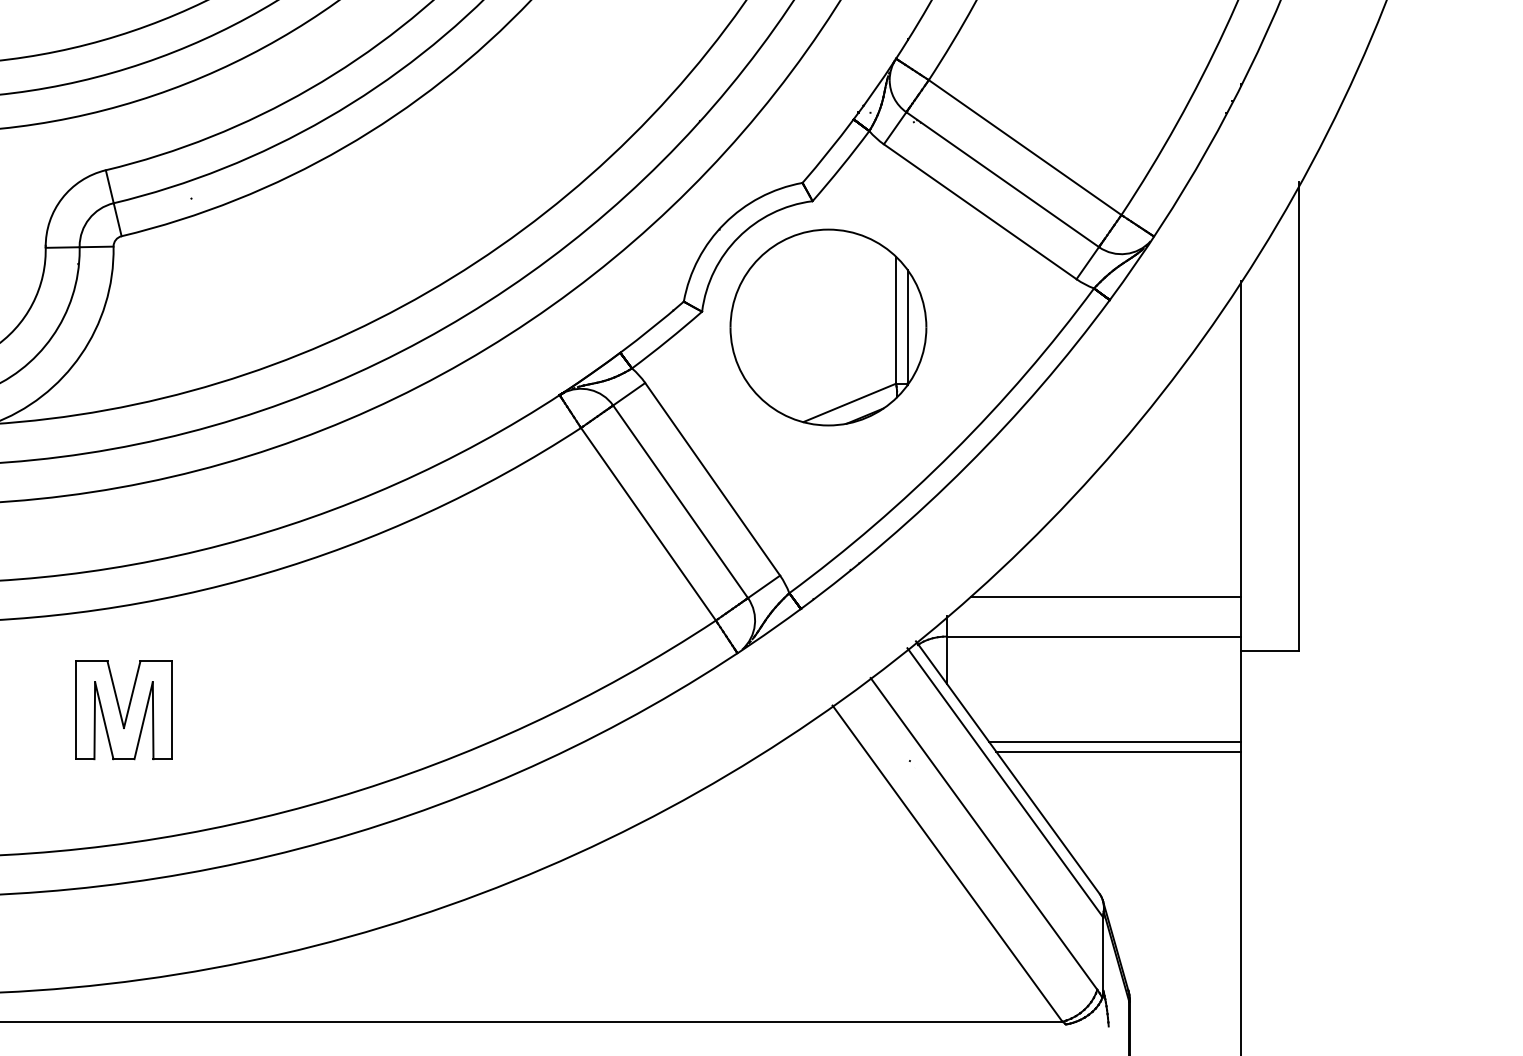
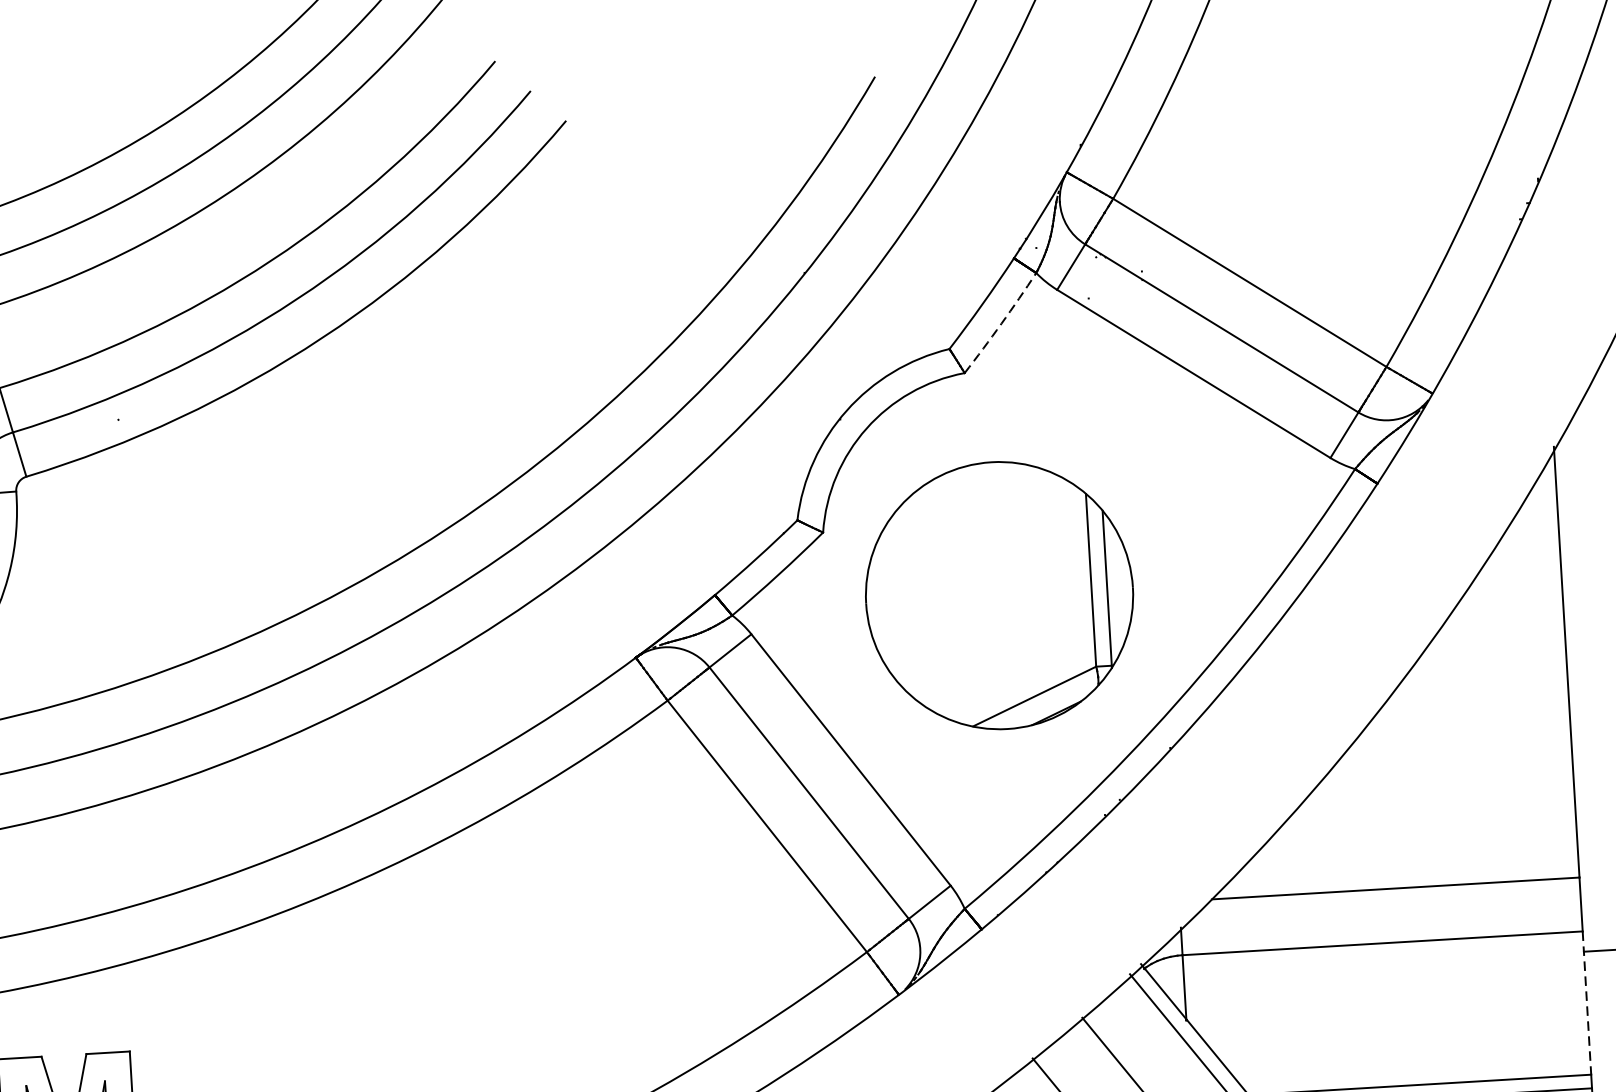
arc: (841, 166) -> (1001, 323), solid -> dashed
part: (828, 327) -> (999, 595), moved
line: (1240, 689) -> (1586, 1003), solid -> dashed

